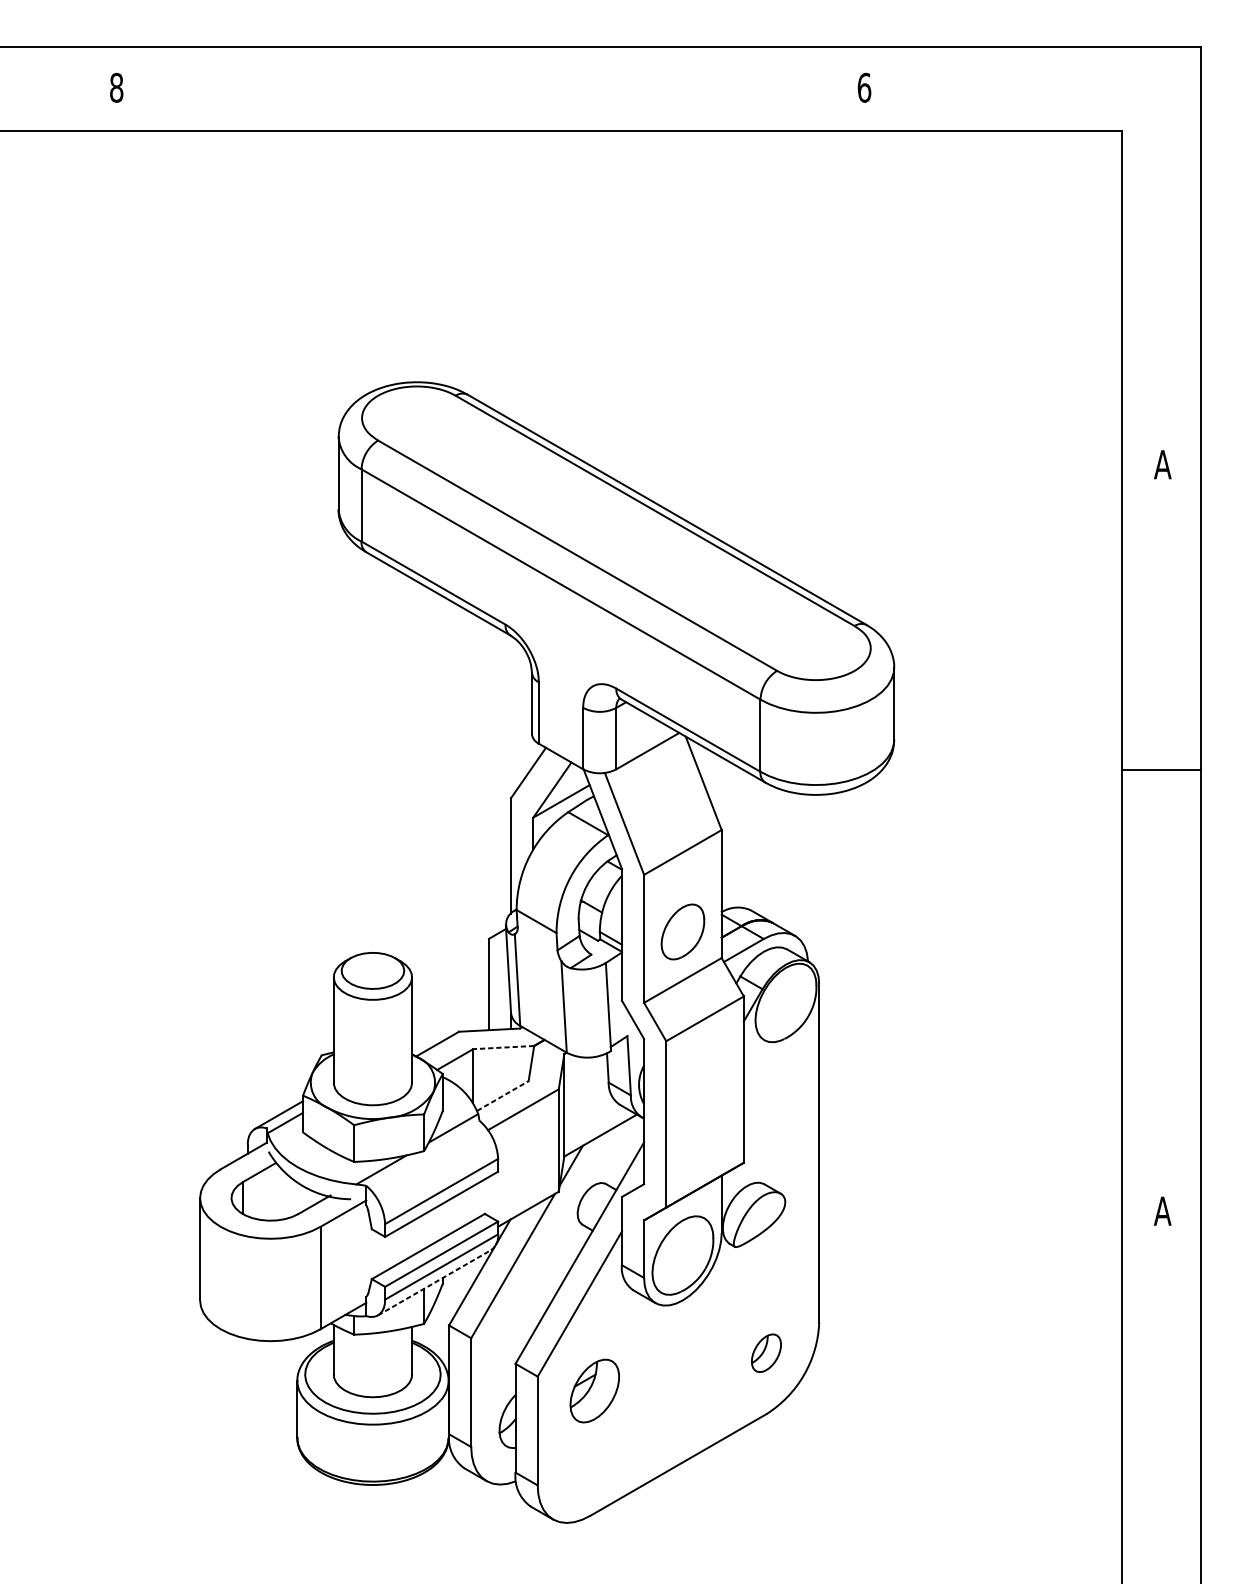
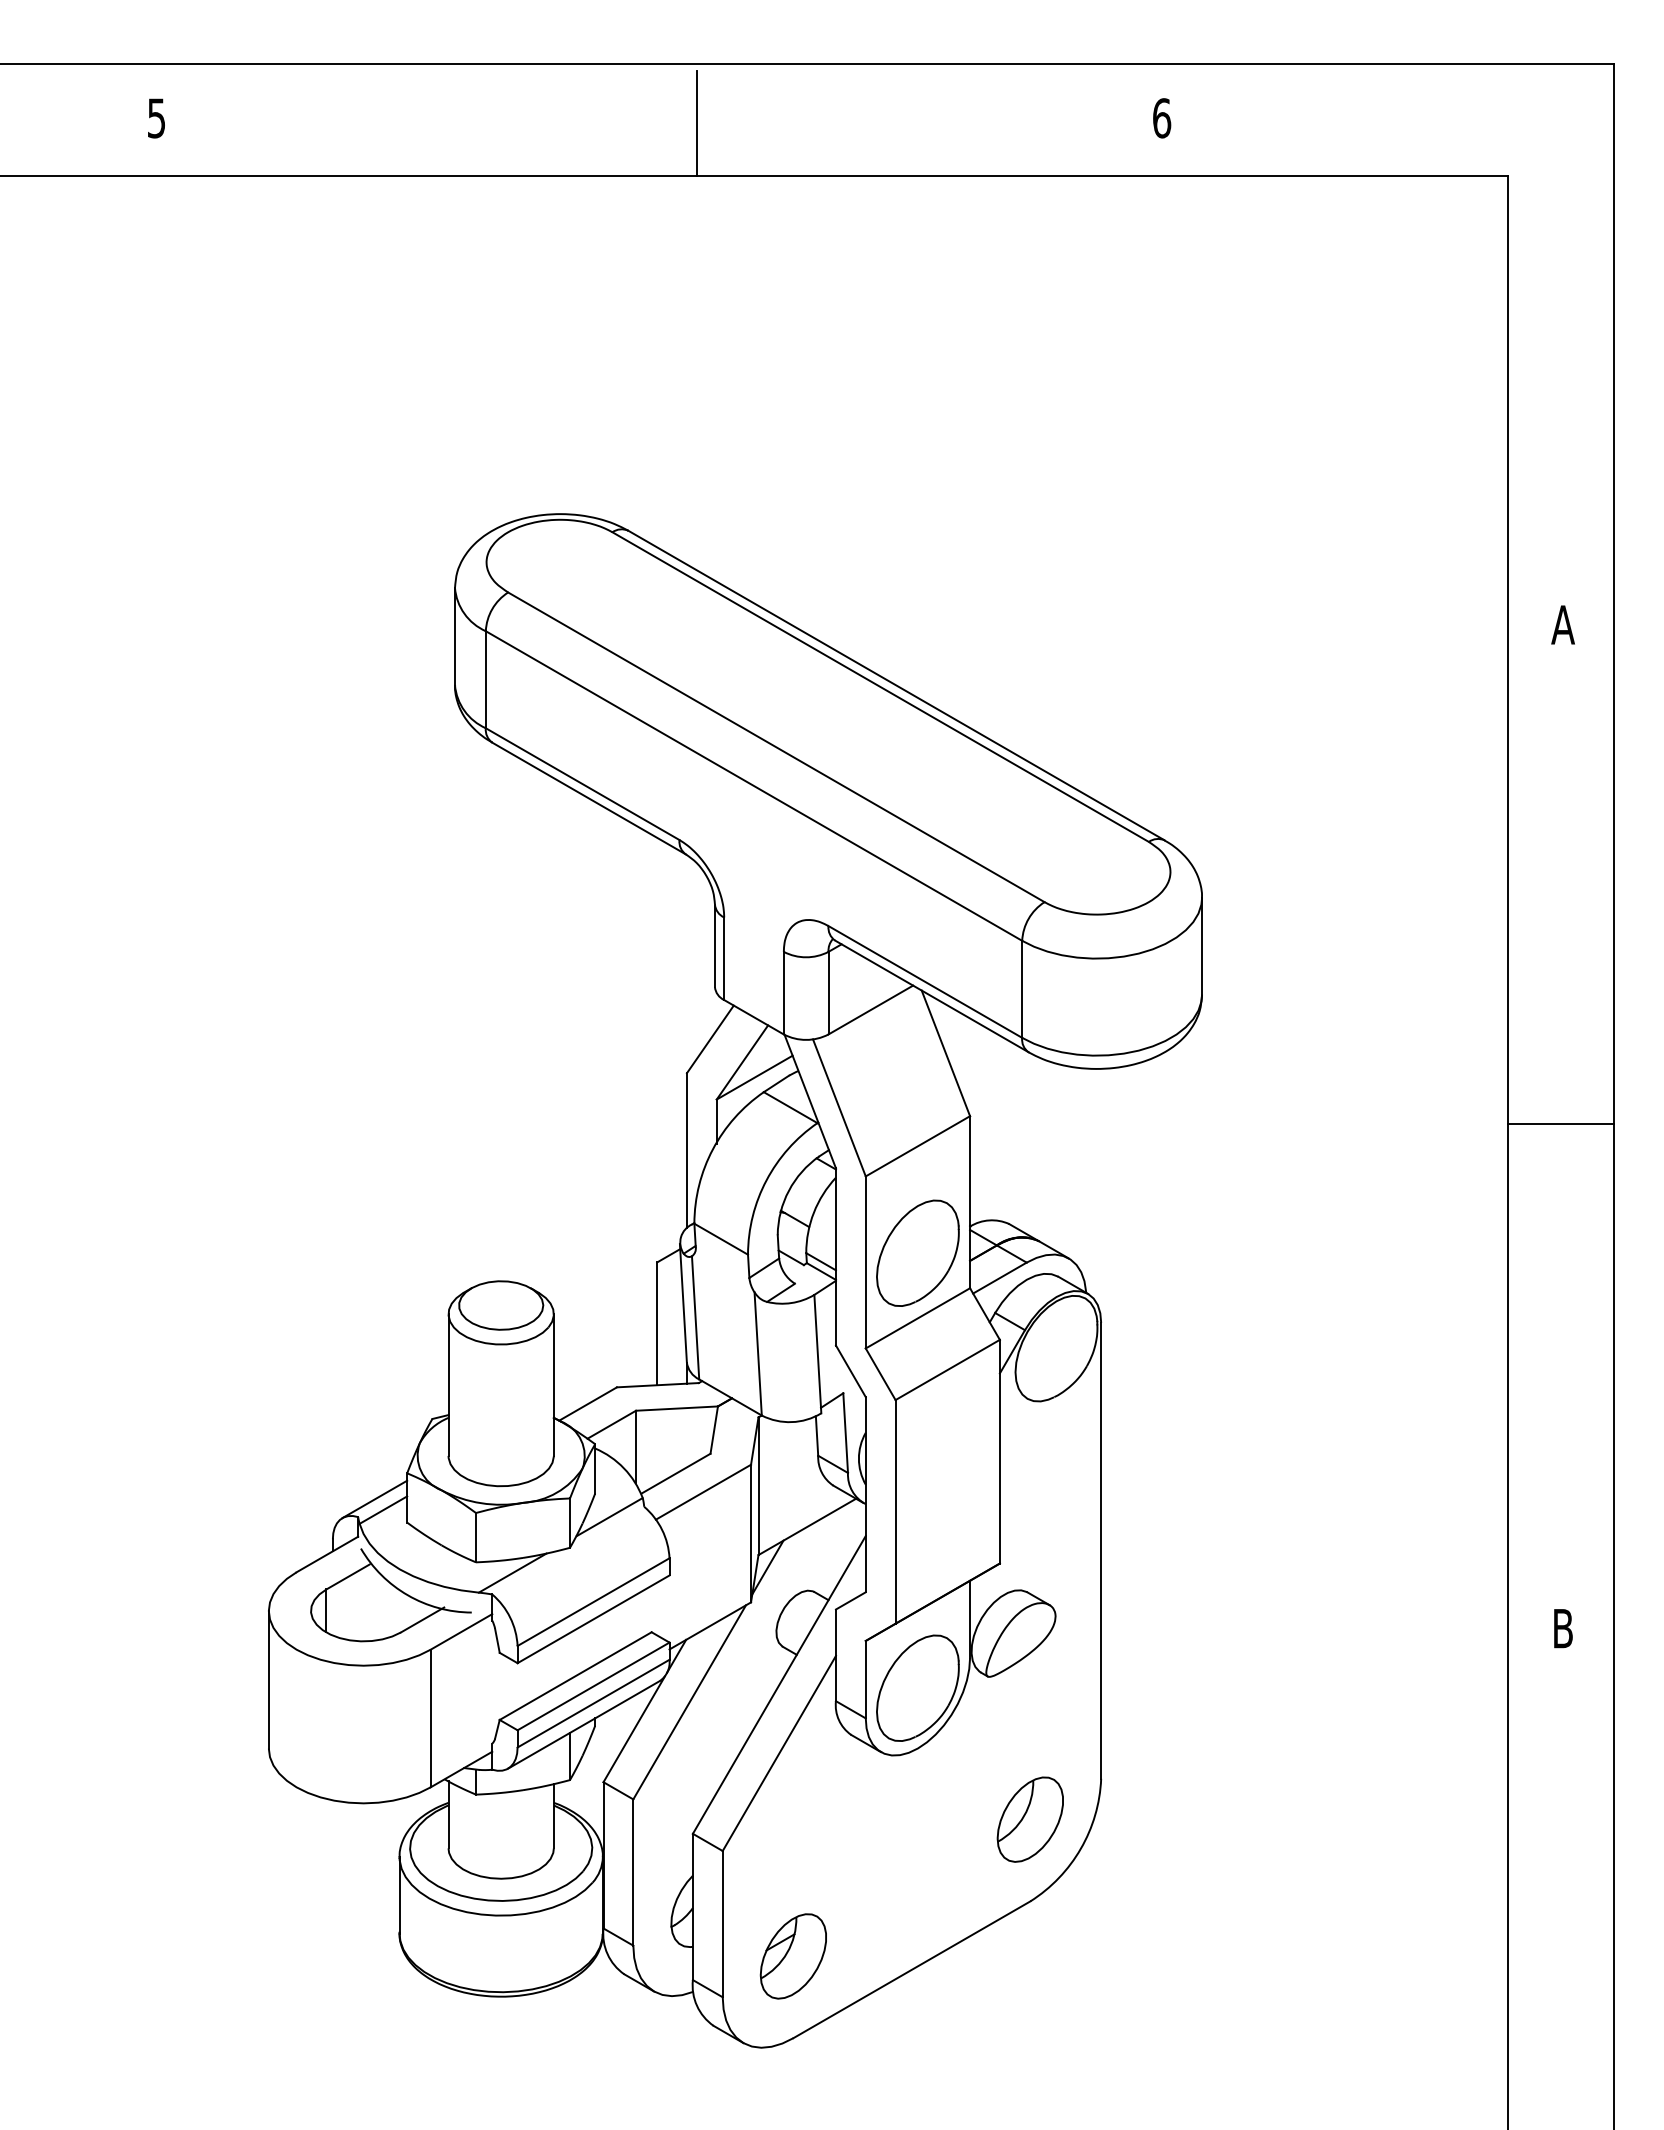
text: (116, 87) -> (156, 118), 8 -> 5
line: (518, 91) -> (697, 123), added
line: (1160, 770) -> (1560, 1124), moved
part: (682, 931) -> (917, 1252), size x1.43
line: (503, 1047) -> (676, 1408), dashed -> solid
line: (502, 1095) -> (675, 1473), dashed -> solid
text: (1162, 1211) -> (1562, 1628), A -> B
line: (434, 1282) -> (583, 1724), dashed -> solid
part: (765, 1353) -> (1029, 1819), size x1.67
part: (594, 1391) -> (792, 1956), moved

